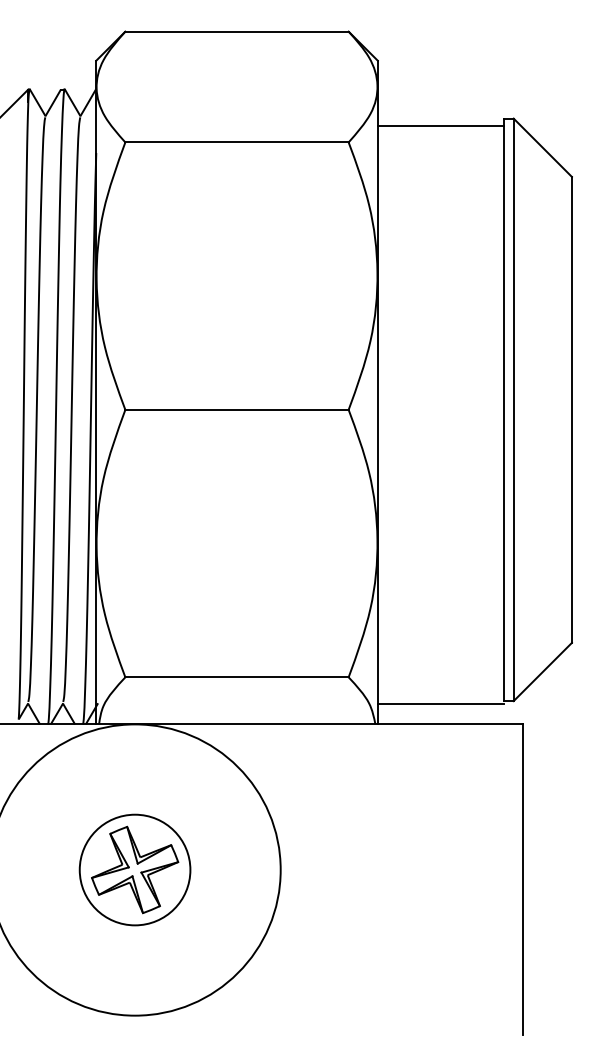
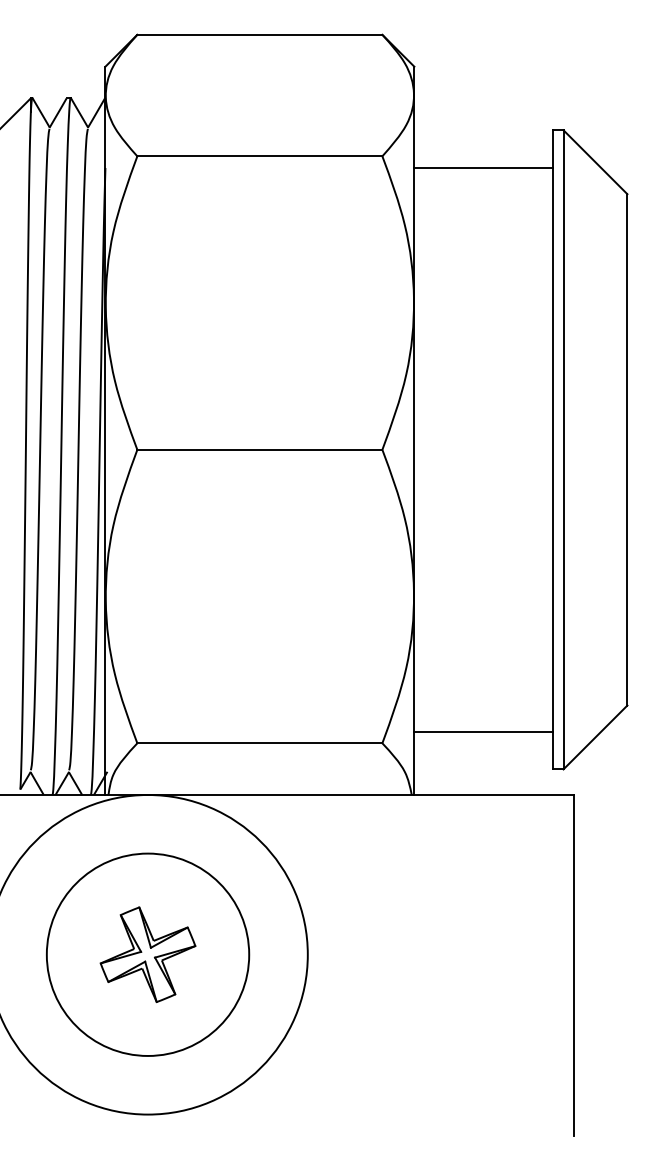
line: (440, 126) -> (483, 167), moved
line: (440, 703) -> (483, 732), moved
circle: (134, 869) -> (147, 954), size x1.67

